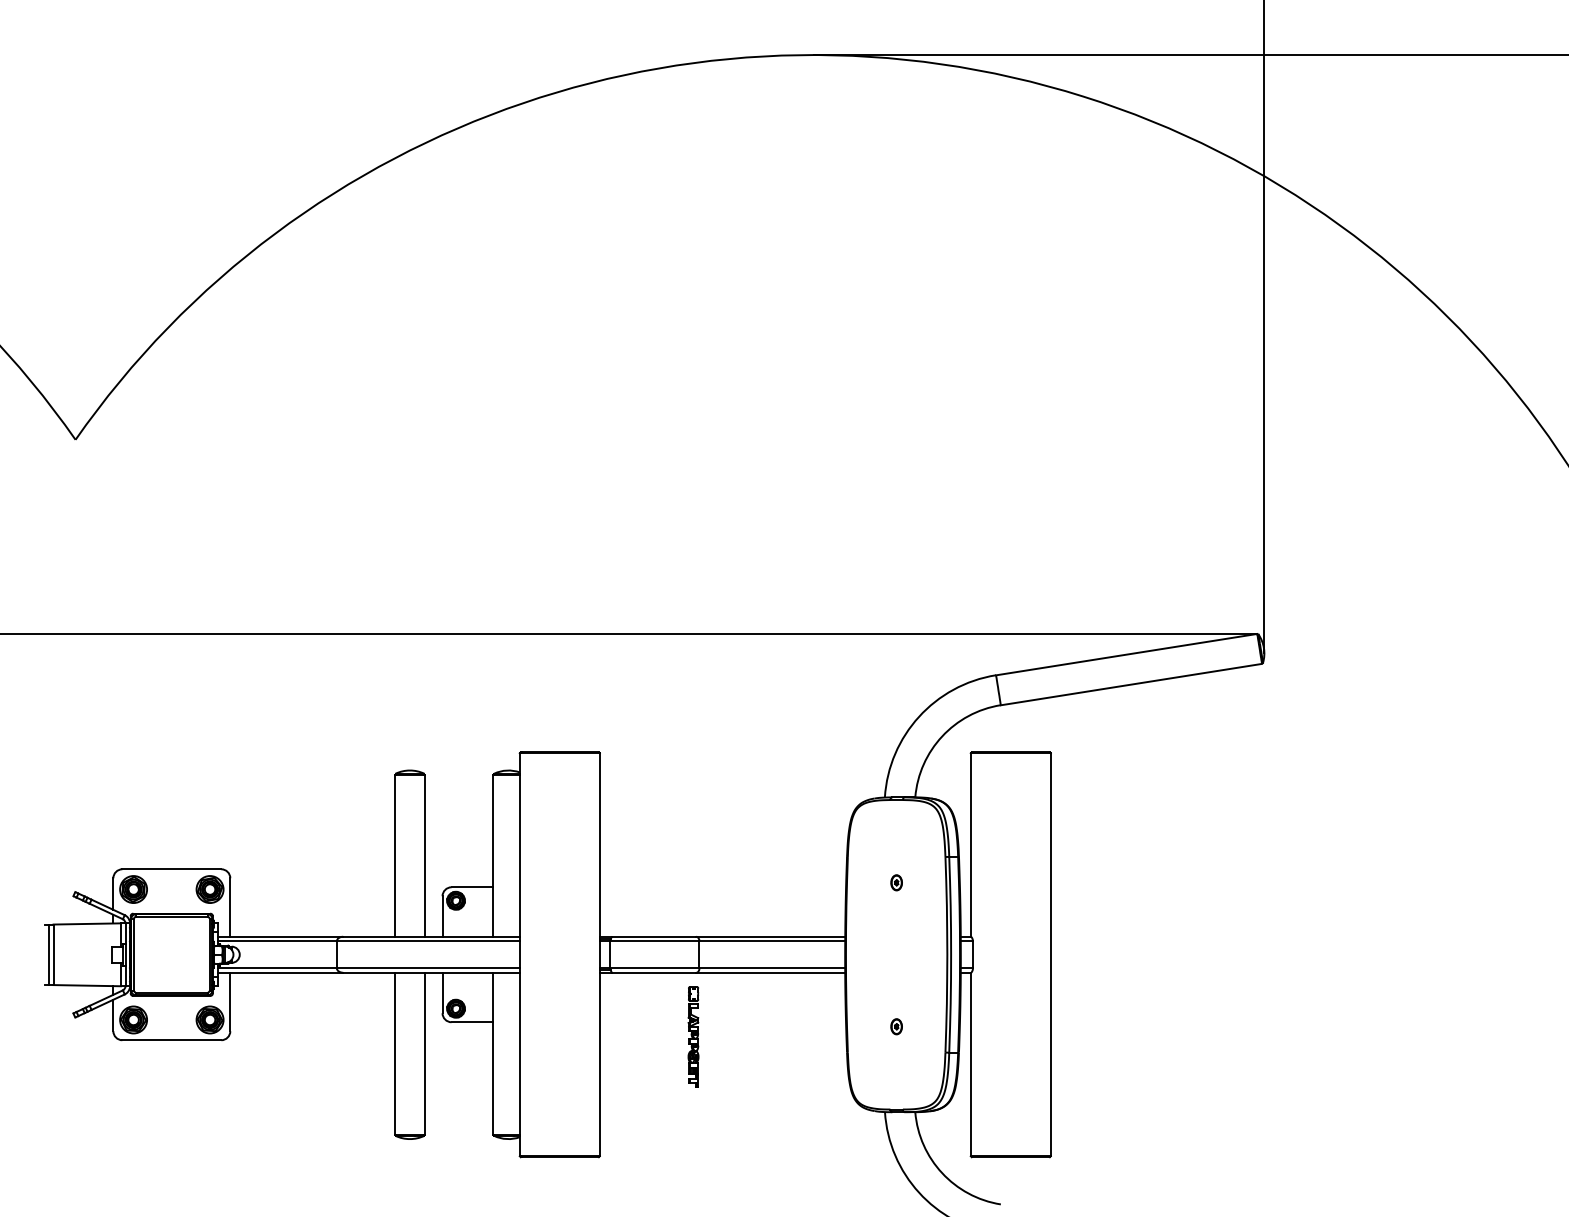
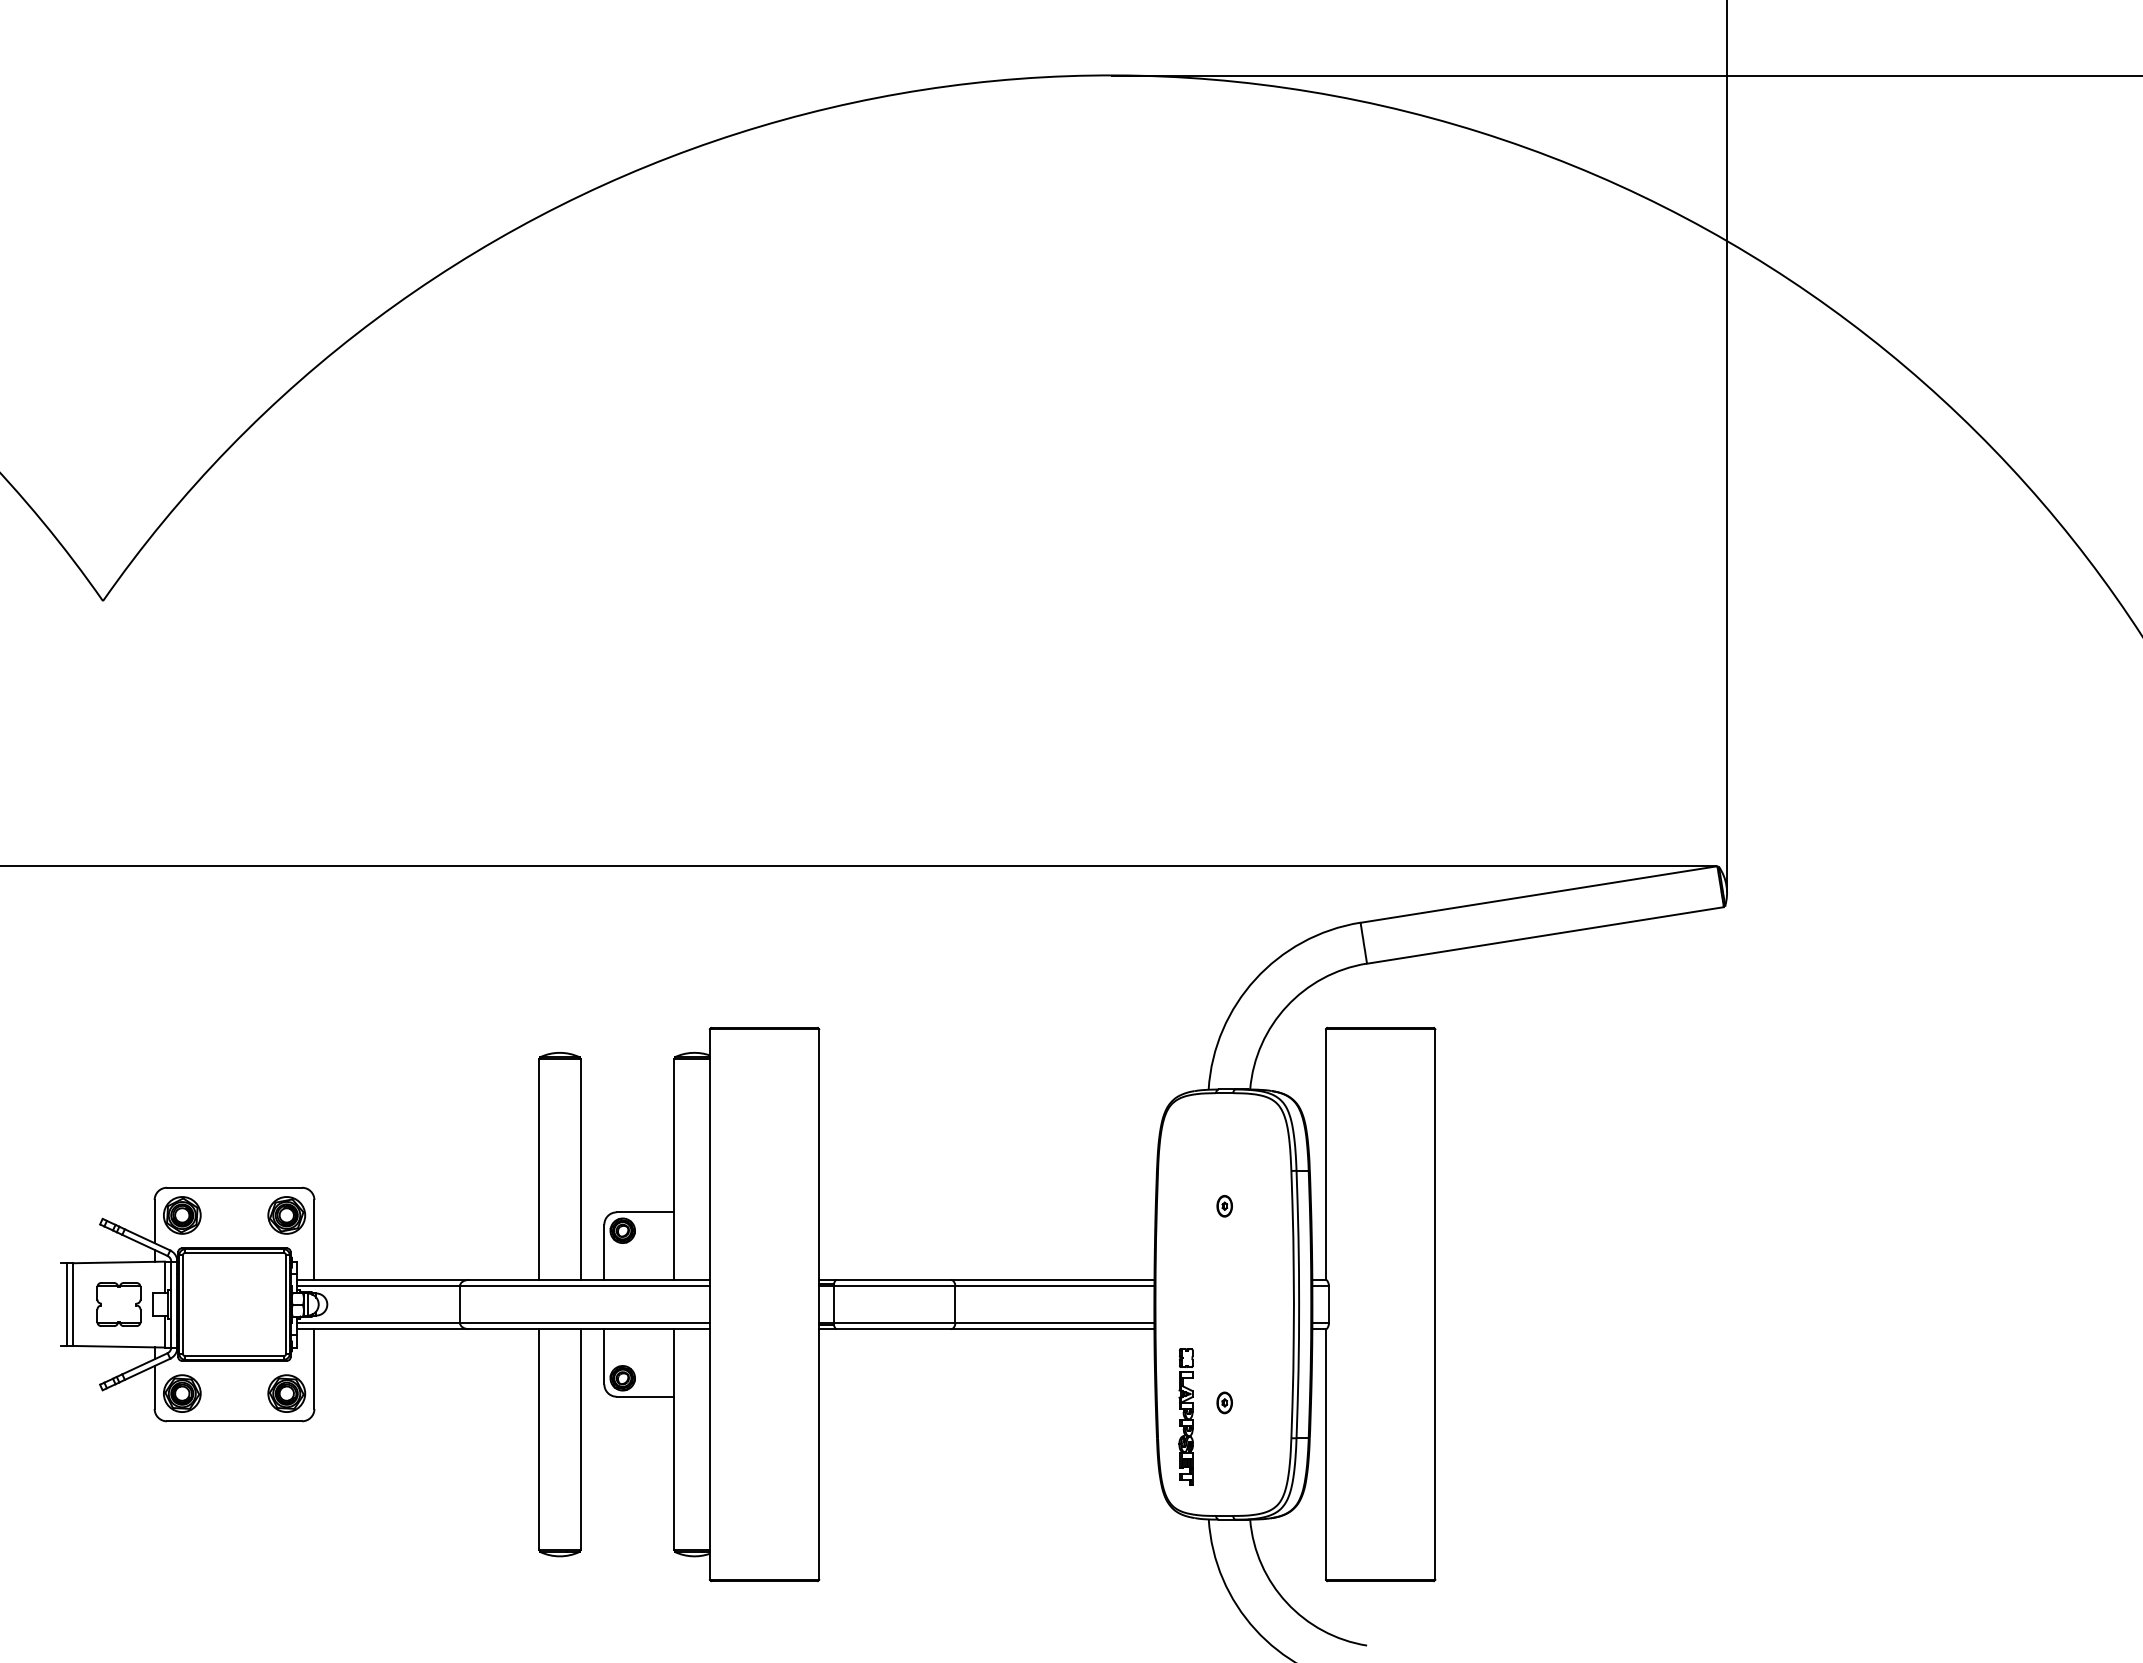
part: (86, 954) -> (118, 1304), added
part: (693, 1036) -> (1185, 1416), moved

